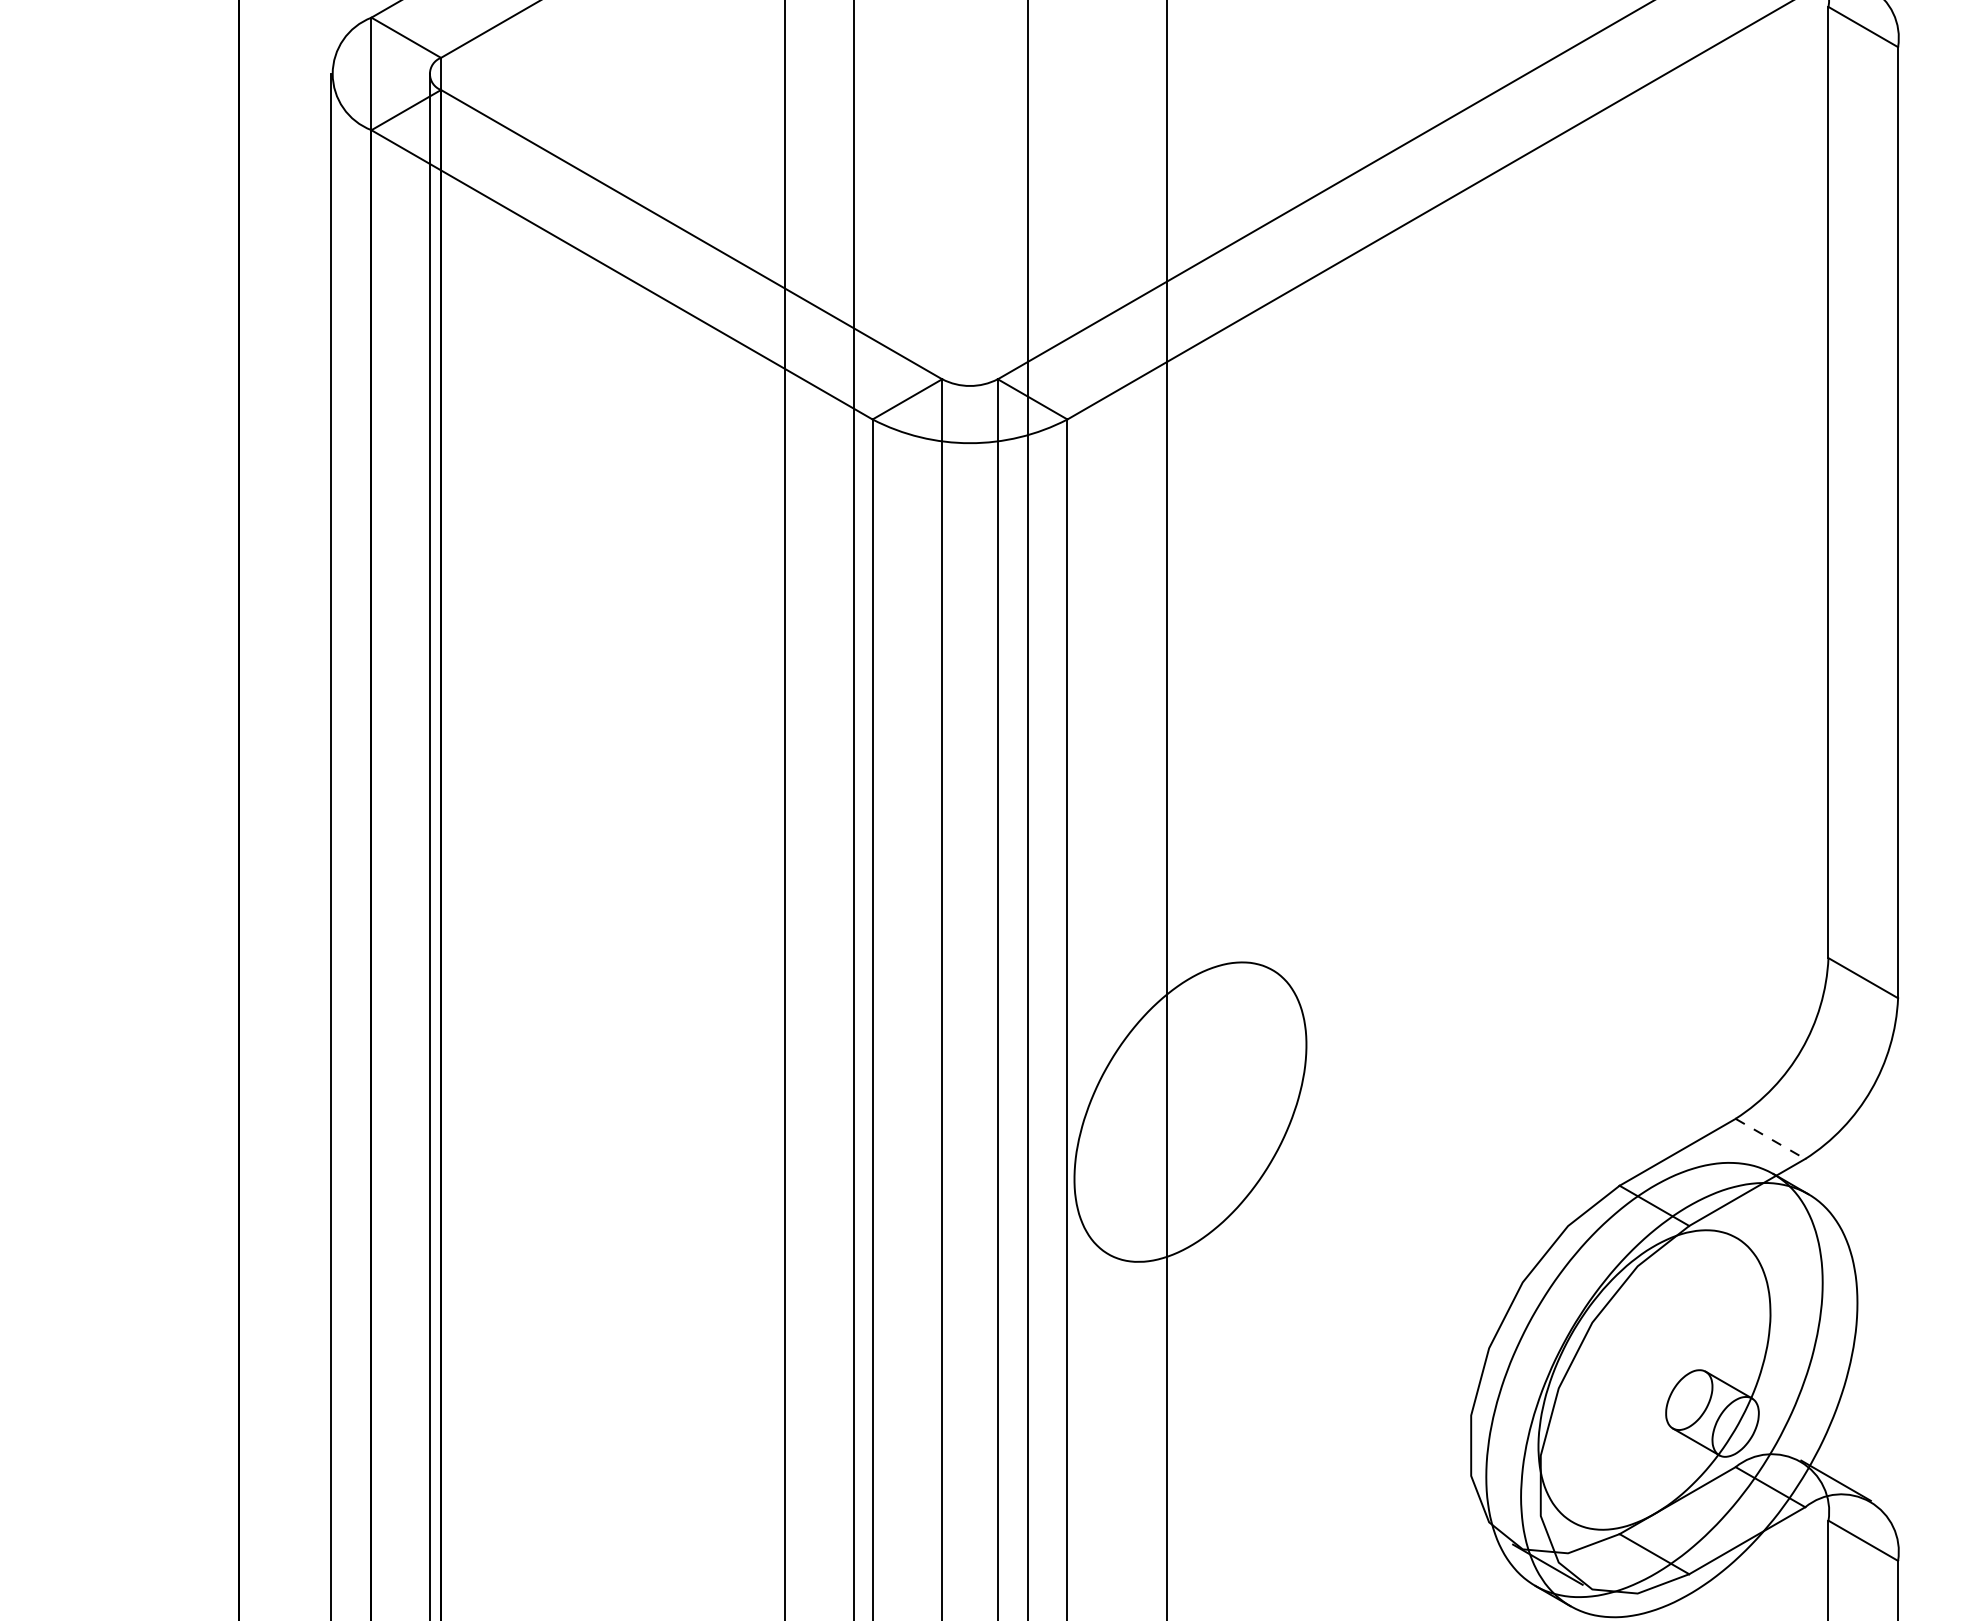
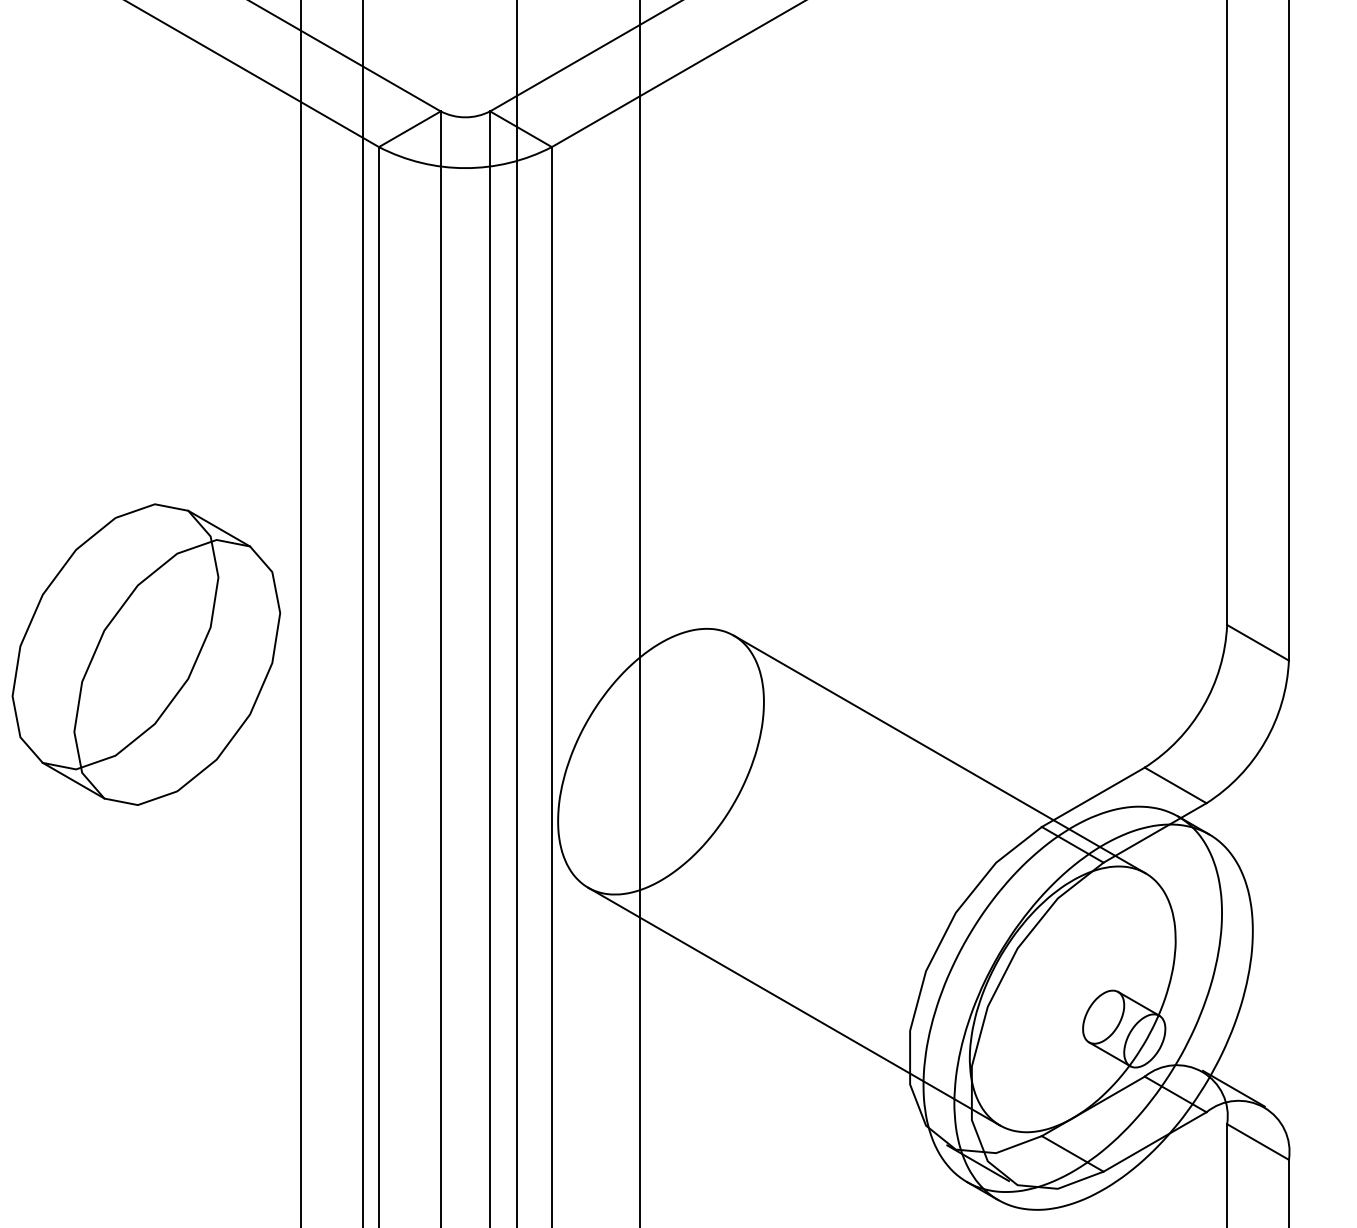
part: (610, 991) -> (146, 654), added
line: (1504, 1103) -> (939, 754), added
line: (1770, 1139) -> (1175, 785), dashed -> solid
line: (1340, 1388) -> (794, 1006), added

